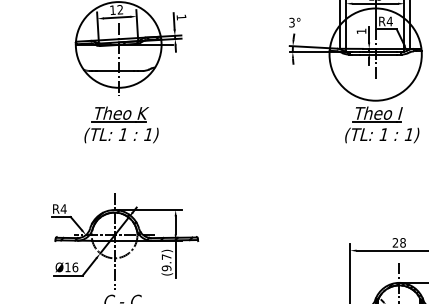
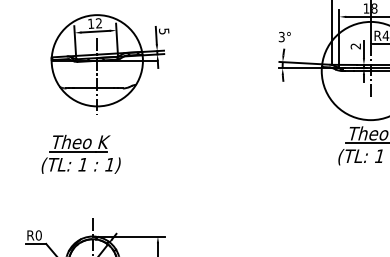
text: (181, 17) -> (164, 31), 1 -> 5
text: (361, 31) -> (355, 46), 1 -> 2
part: (121, 124) -> (81, 153), moved
text: (63, 208) -> (38, 234), R4 -> R0

